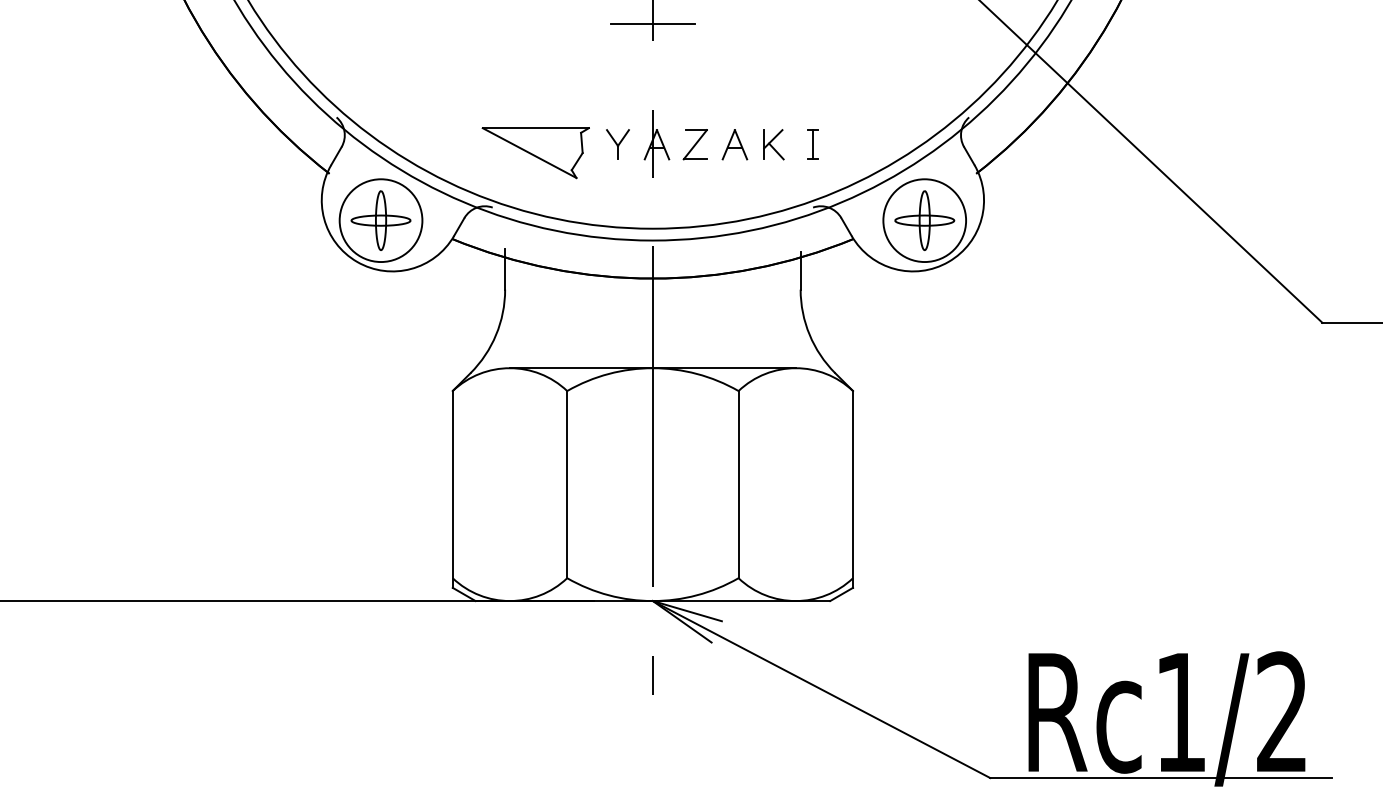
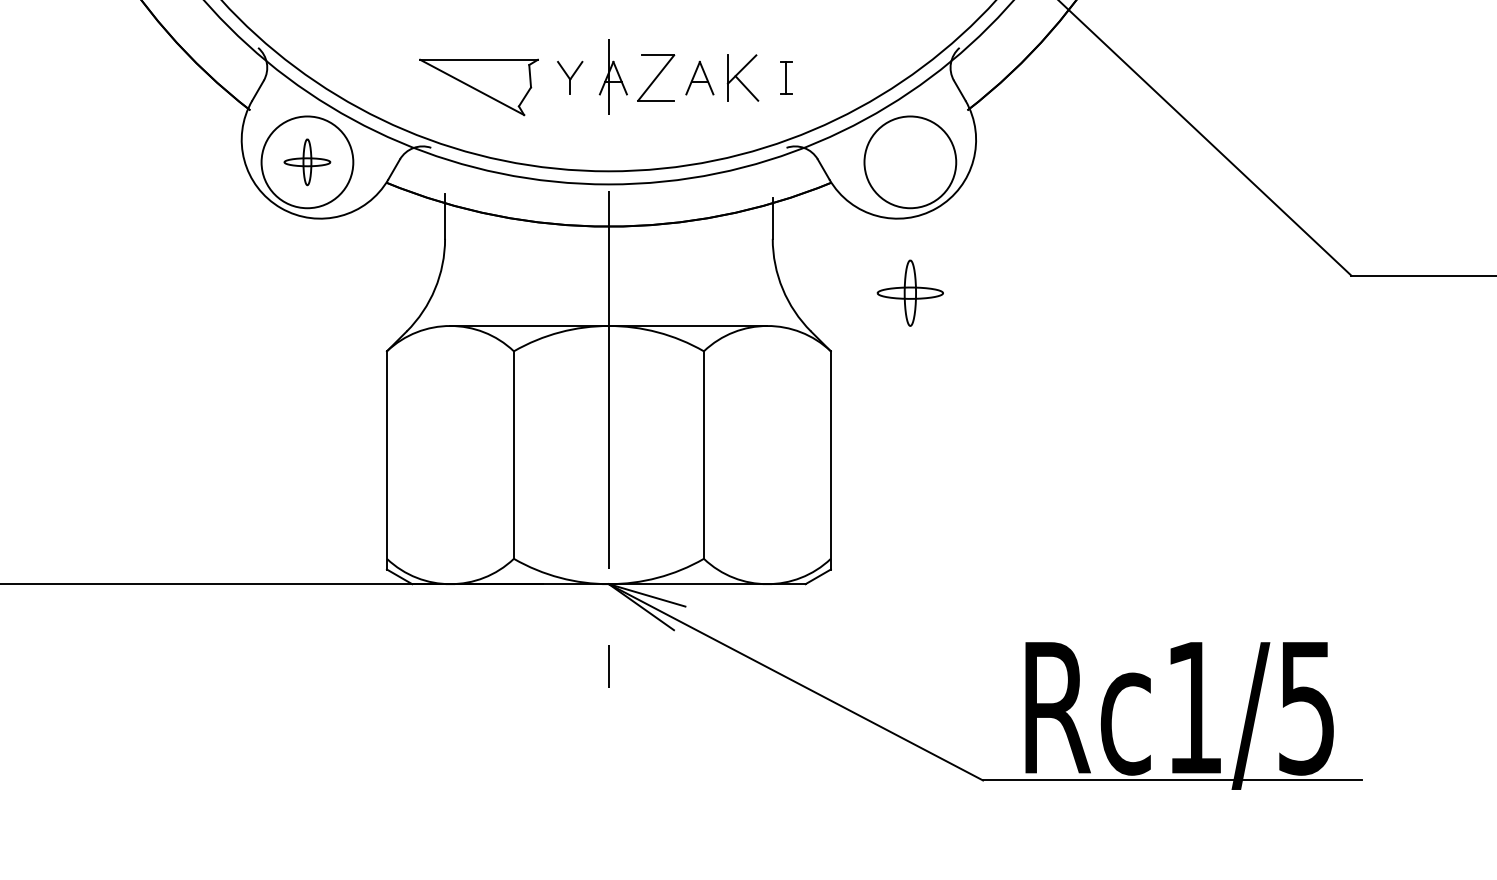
part: (694, 144) -> (655, 77), size x1.4
part: (773, 144) -> (742, 77), size x1.4
part: (380, 220) -> (306, 162), size x0.7
part: (924, 220) -> (910, 293), moved
text: (1281, 712) -> (1305, 707), Rc1/2 -> Rc1/5

